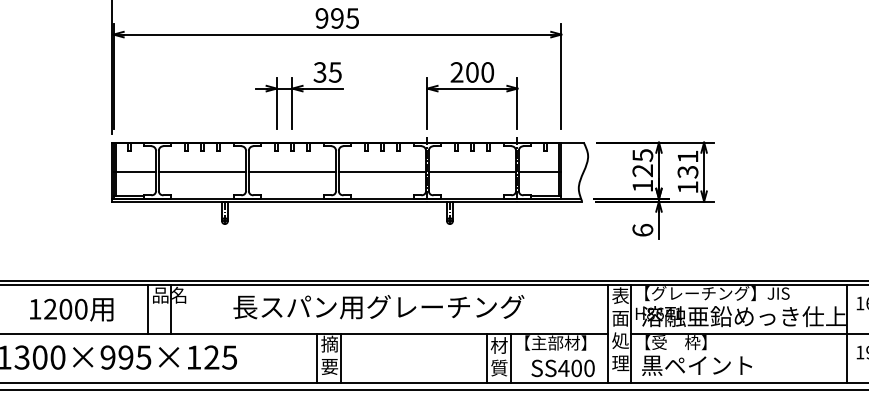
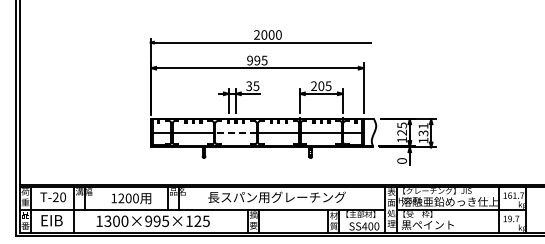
text: (487, 71) -> (328, 85), 200 -> 205
line: (293, 172) -> (236, 133), solid -> dashed
text: (641, 229) -> (401, 160), 6 -> 0

